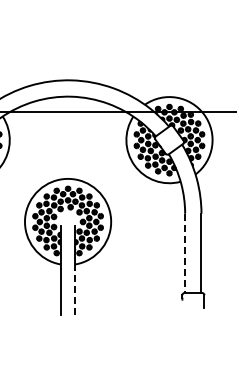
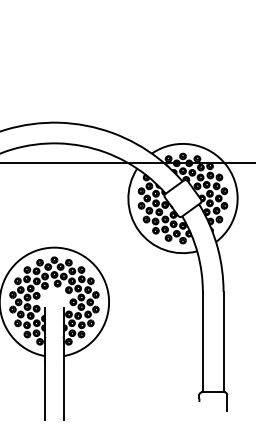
line: (185, 253) -> (203, 342), dashed -> solid
line: (75, 292) -> (63, 391), dashed -> solid

